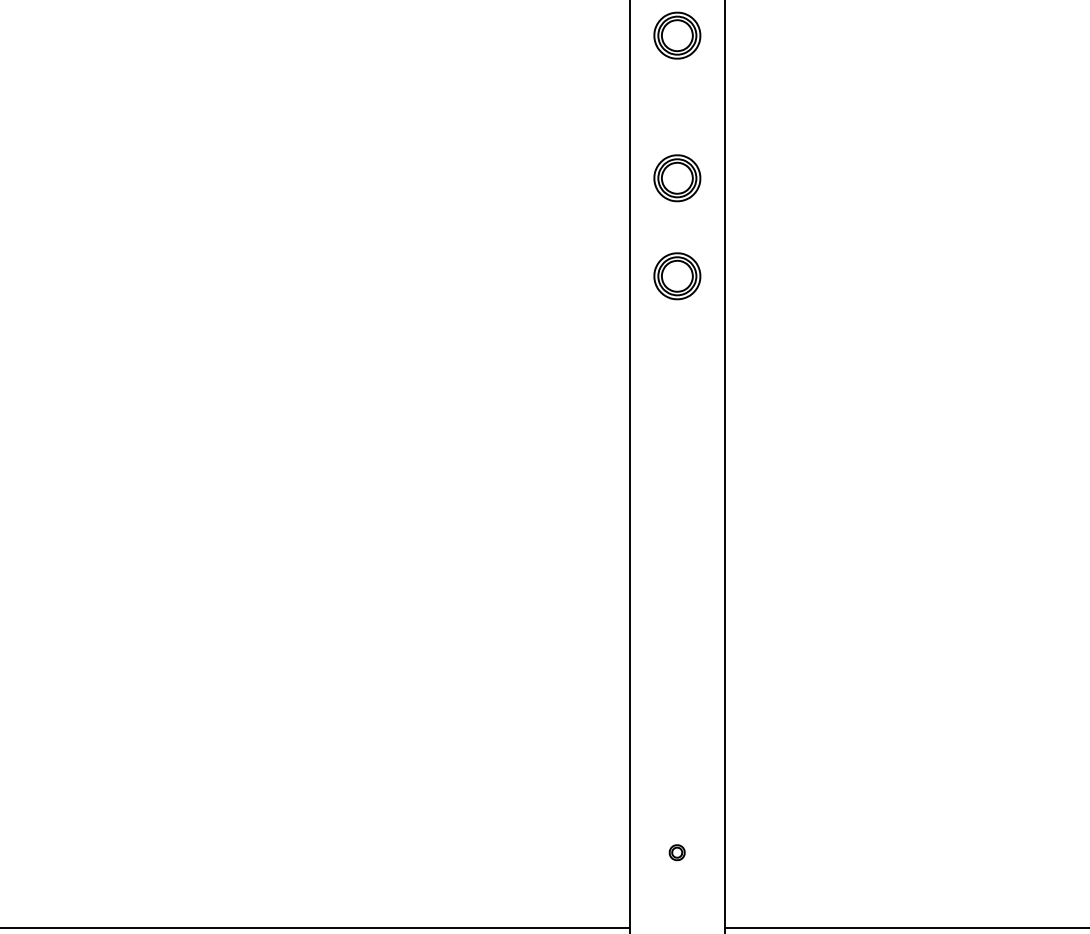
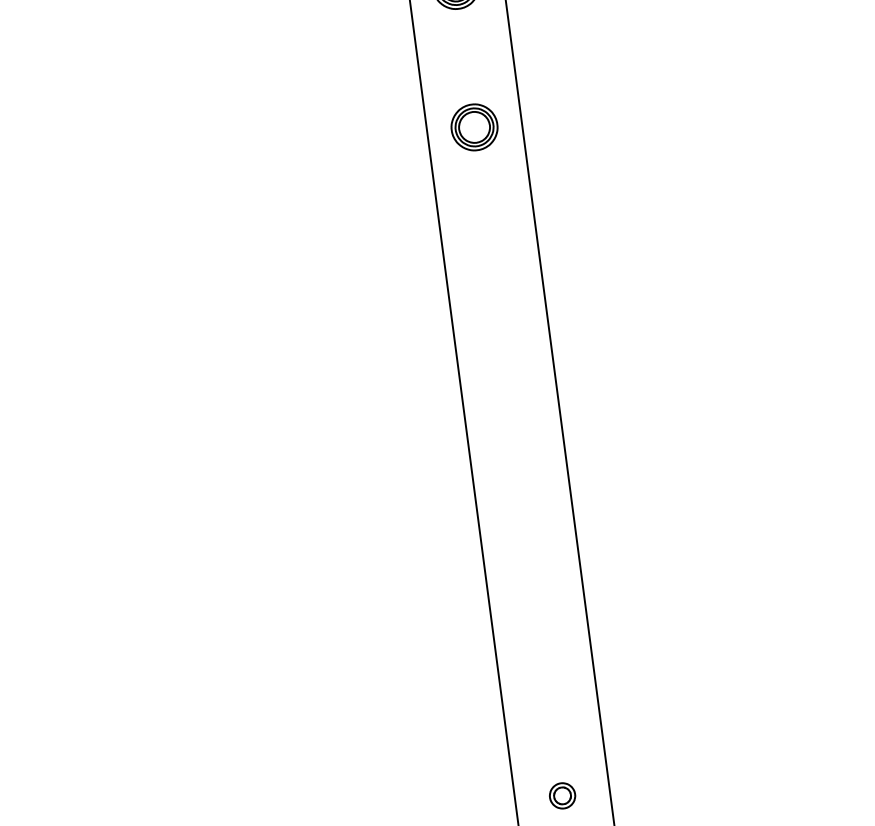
part: (677, 276) -> (487, 224), removed
part: (676, 852) -> (561, 795), size x1.67

